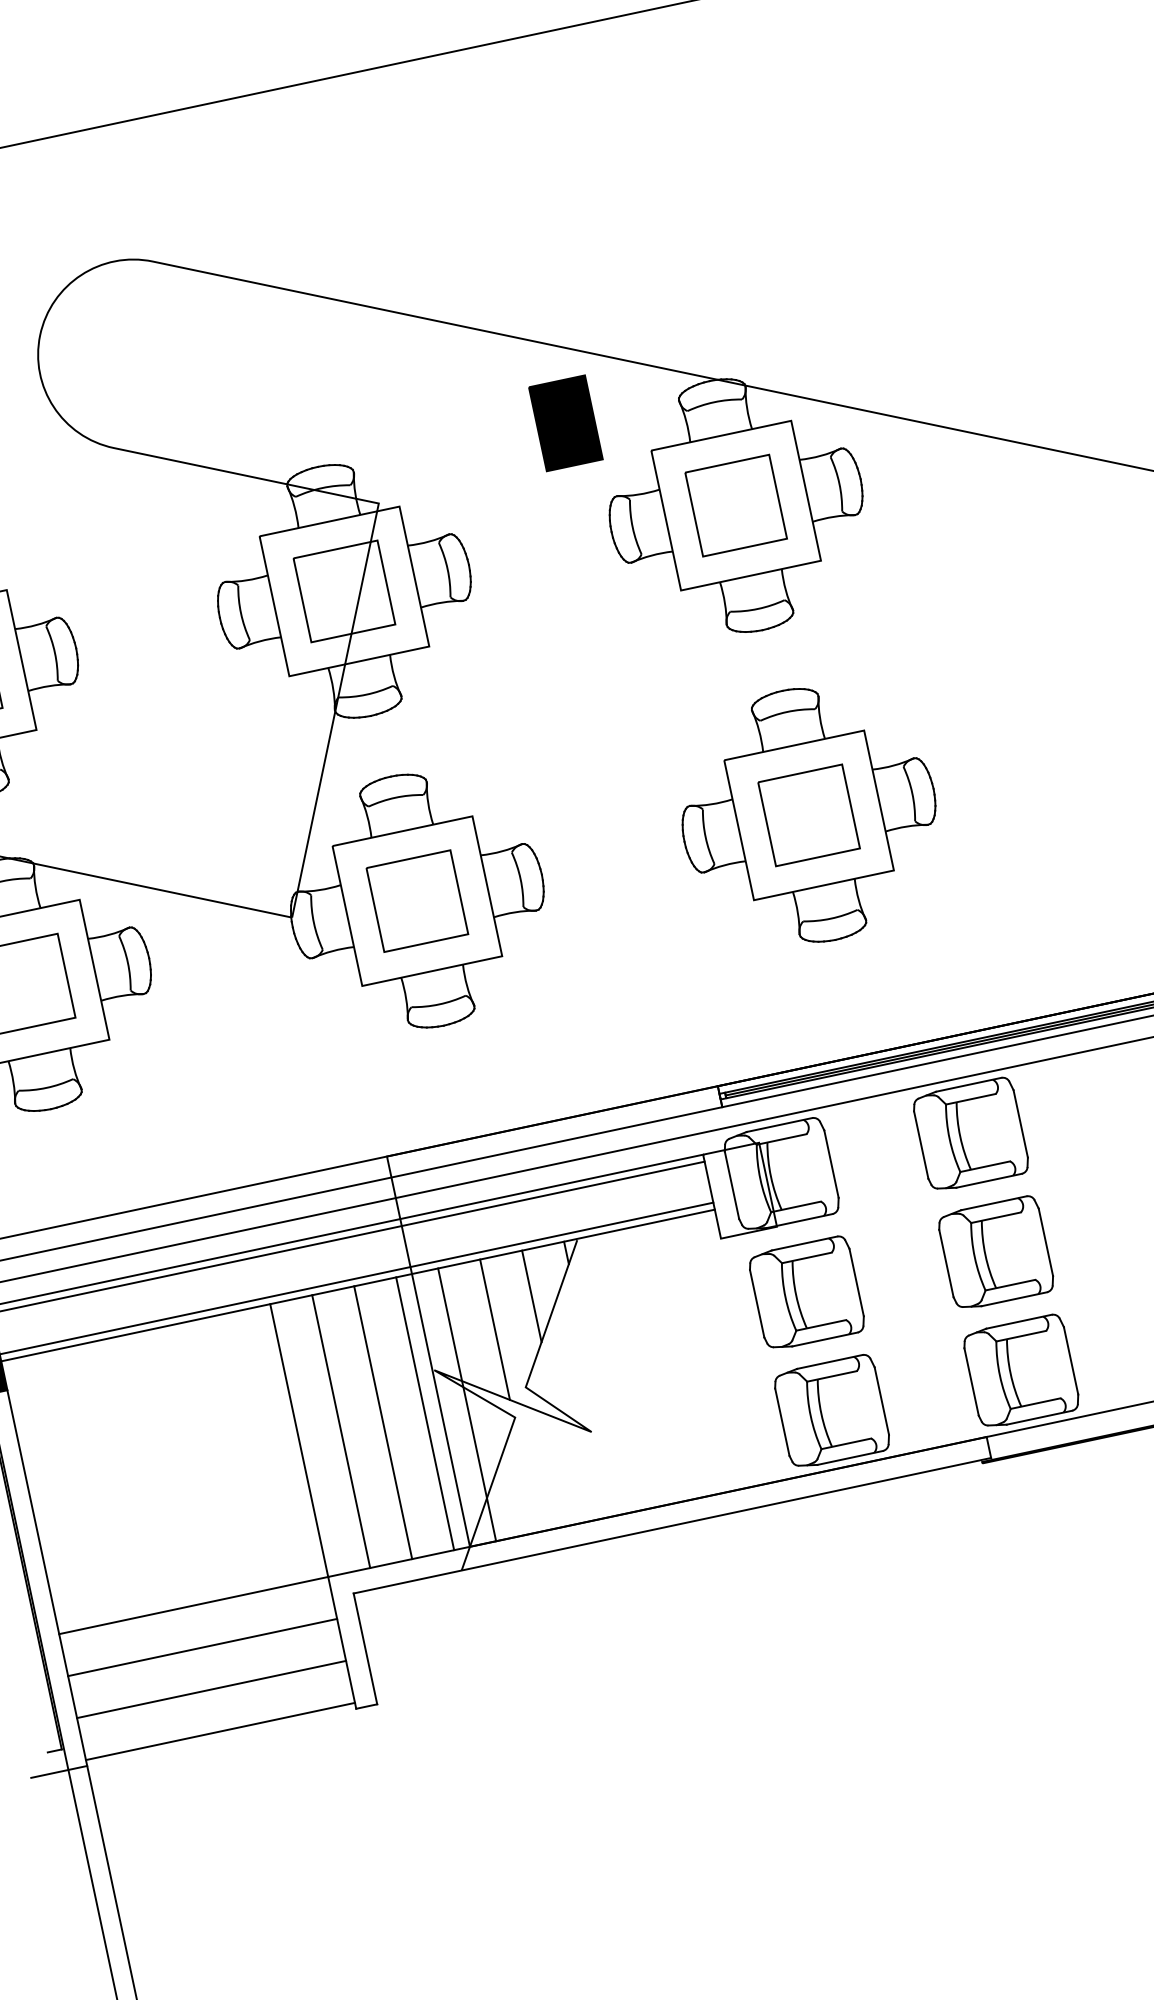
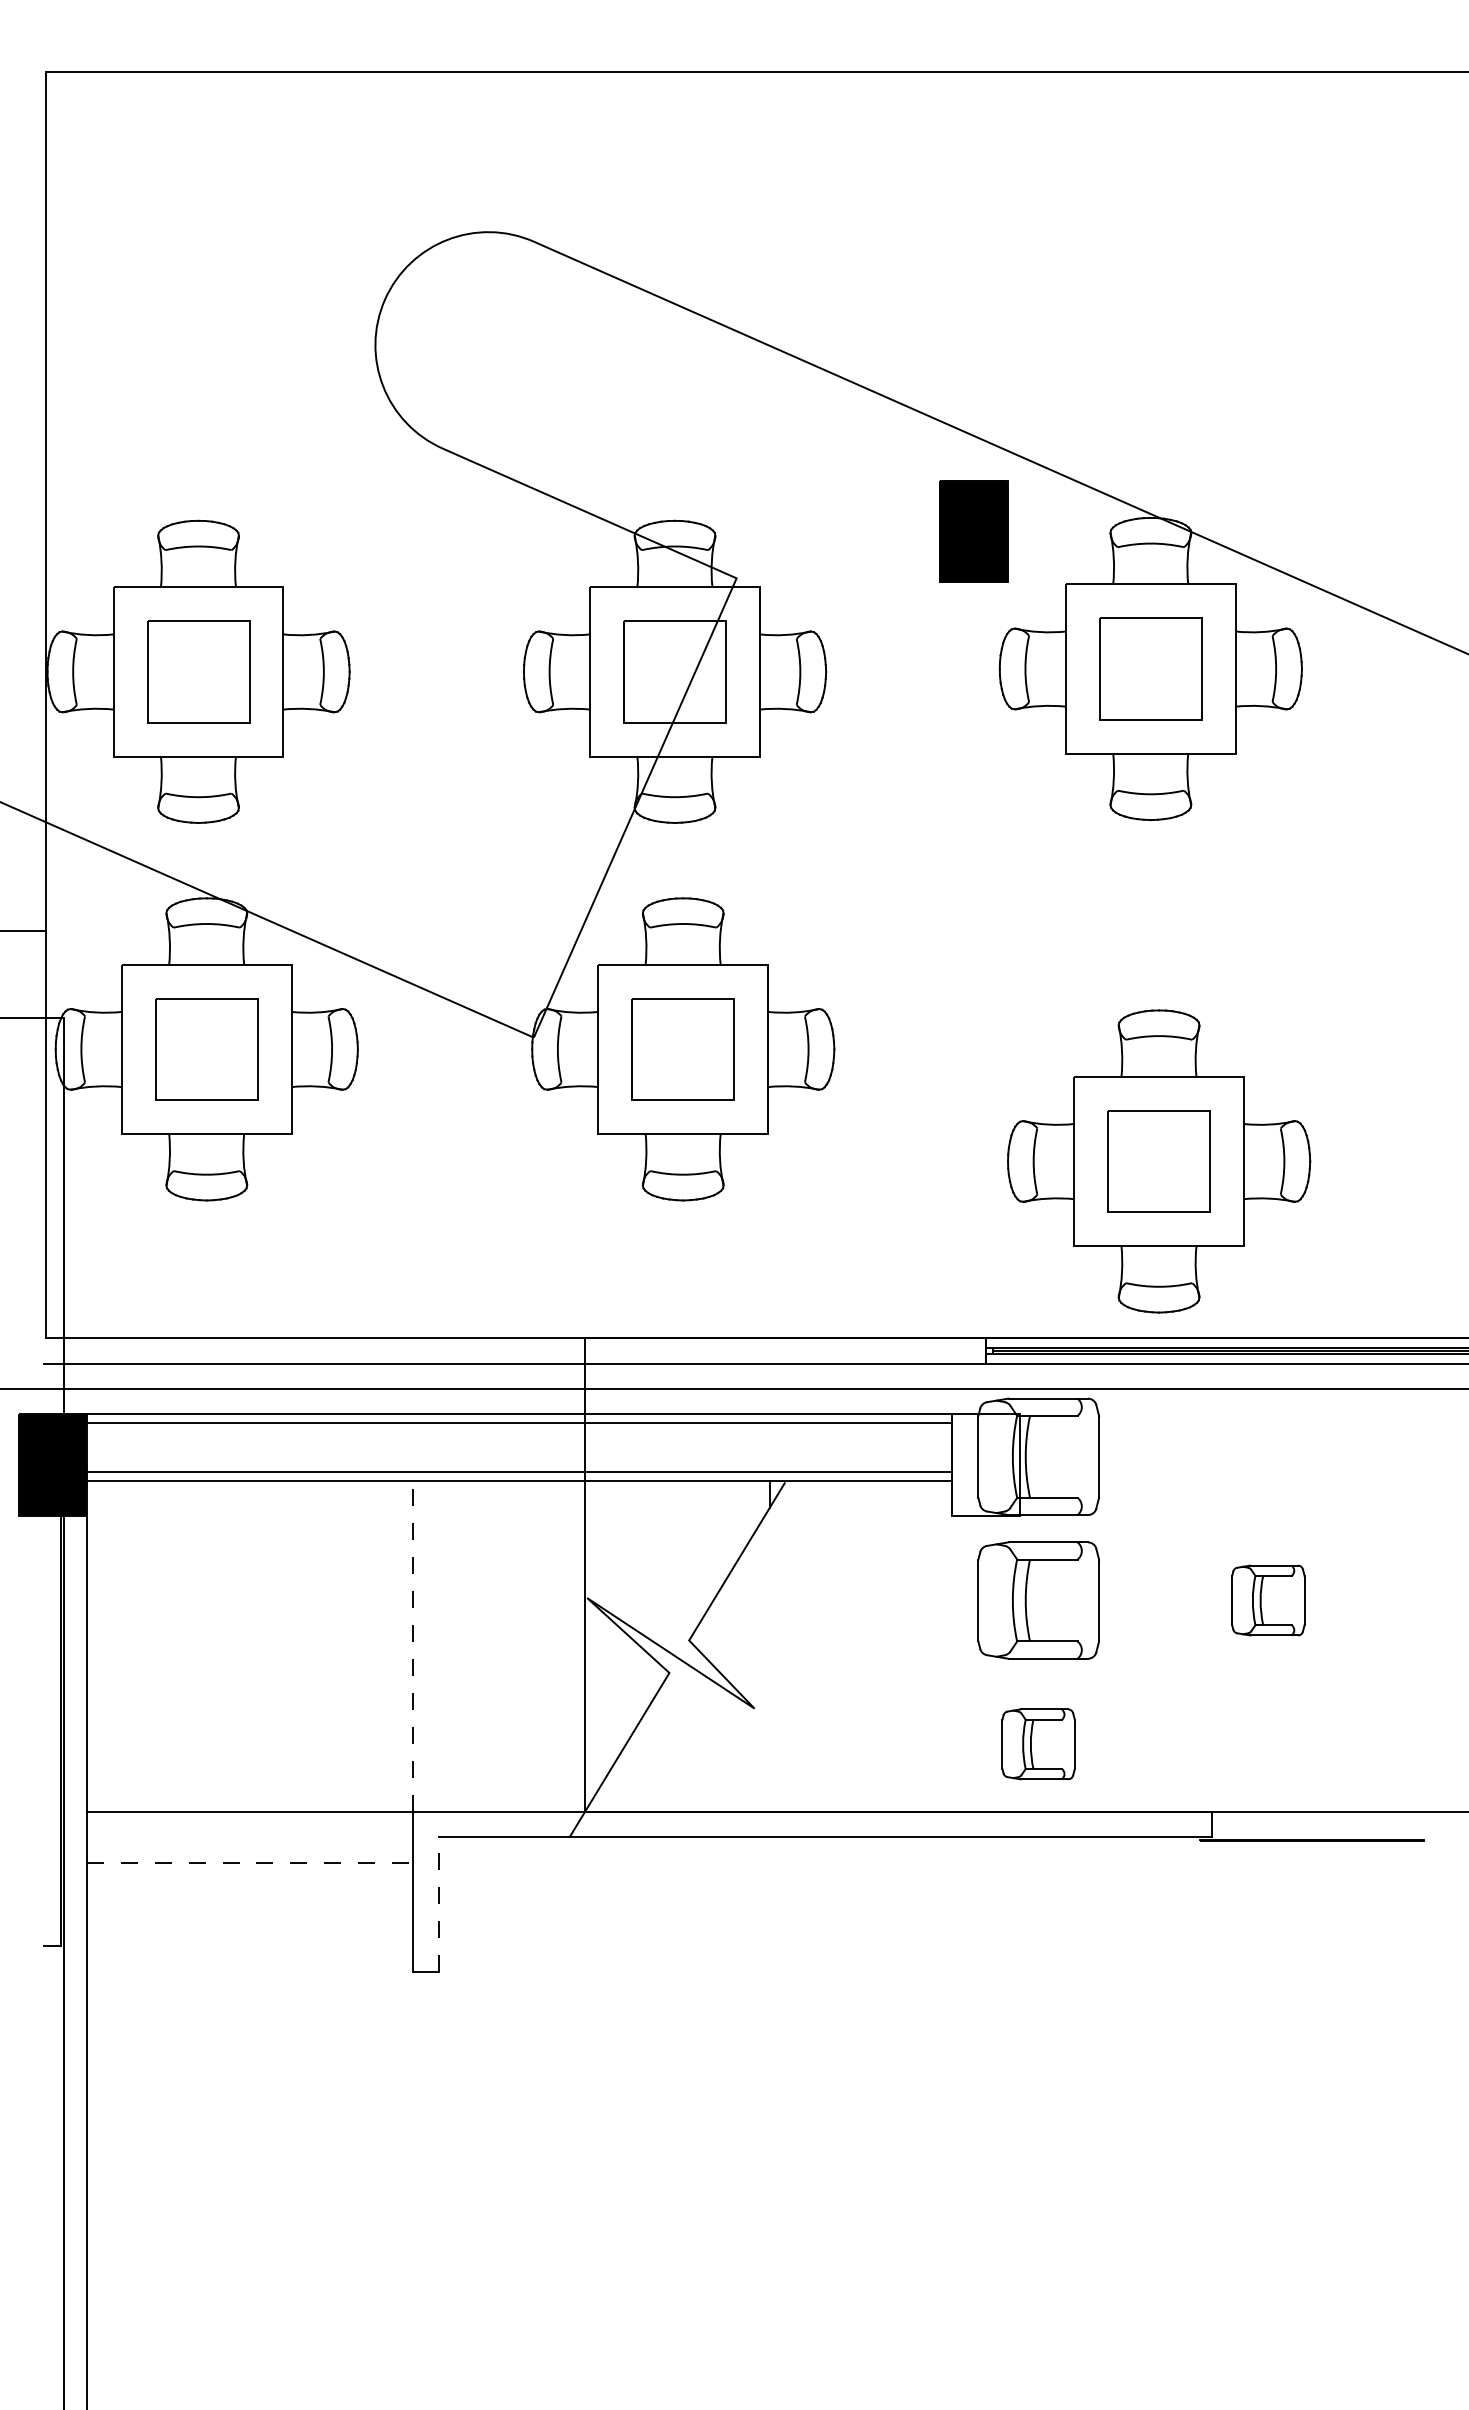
part: (809, 815) -> (1159, 1161), moved
part: (971, 1134) -> (1268, 1456), removed
part: (996, 1252) -> (1268, 1600), size x0.6
line: (531, 1296) -> (718, 1536), removed
line: (494, 1329) -> (667, 1565), removed
part: (1021, 1371) -> (1268, 1744), removed
line: (466, 1404) -> (616, 1645), removed
part: (831, 1411) -> (1038, 1744), size x0.6
line: (424, 1413) -> (565, 1645), removed
line: (382, 1422) -> (514, 1645), removed
line: (341, 1430) -> (464, 1645), removed
line: (299, 1439) -> (413, 1645), solid -> dashed
line: (203, 1647) -> (250, 1862), solid -> dashed
line: (365, 1648) -> (438, 1904), solid -> dashed
line: (211, 1689) -> (249, 1913), removed
line: (220, 1731) -> (249, 1964), removed
line: (58, 1771) -> (52, 1971), removed

